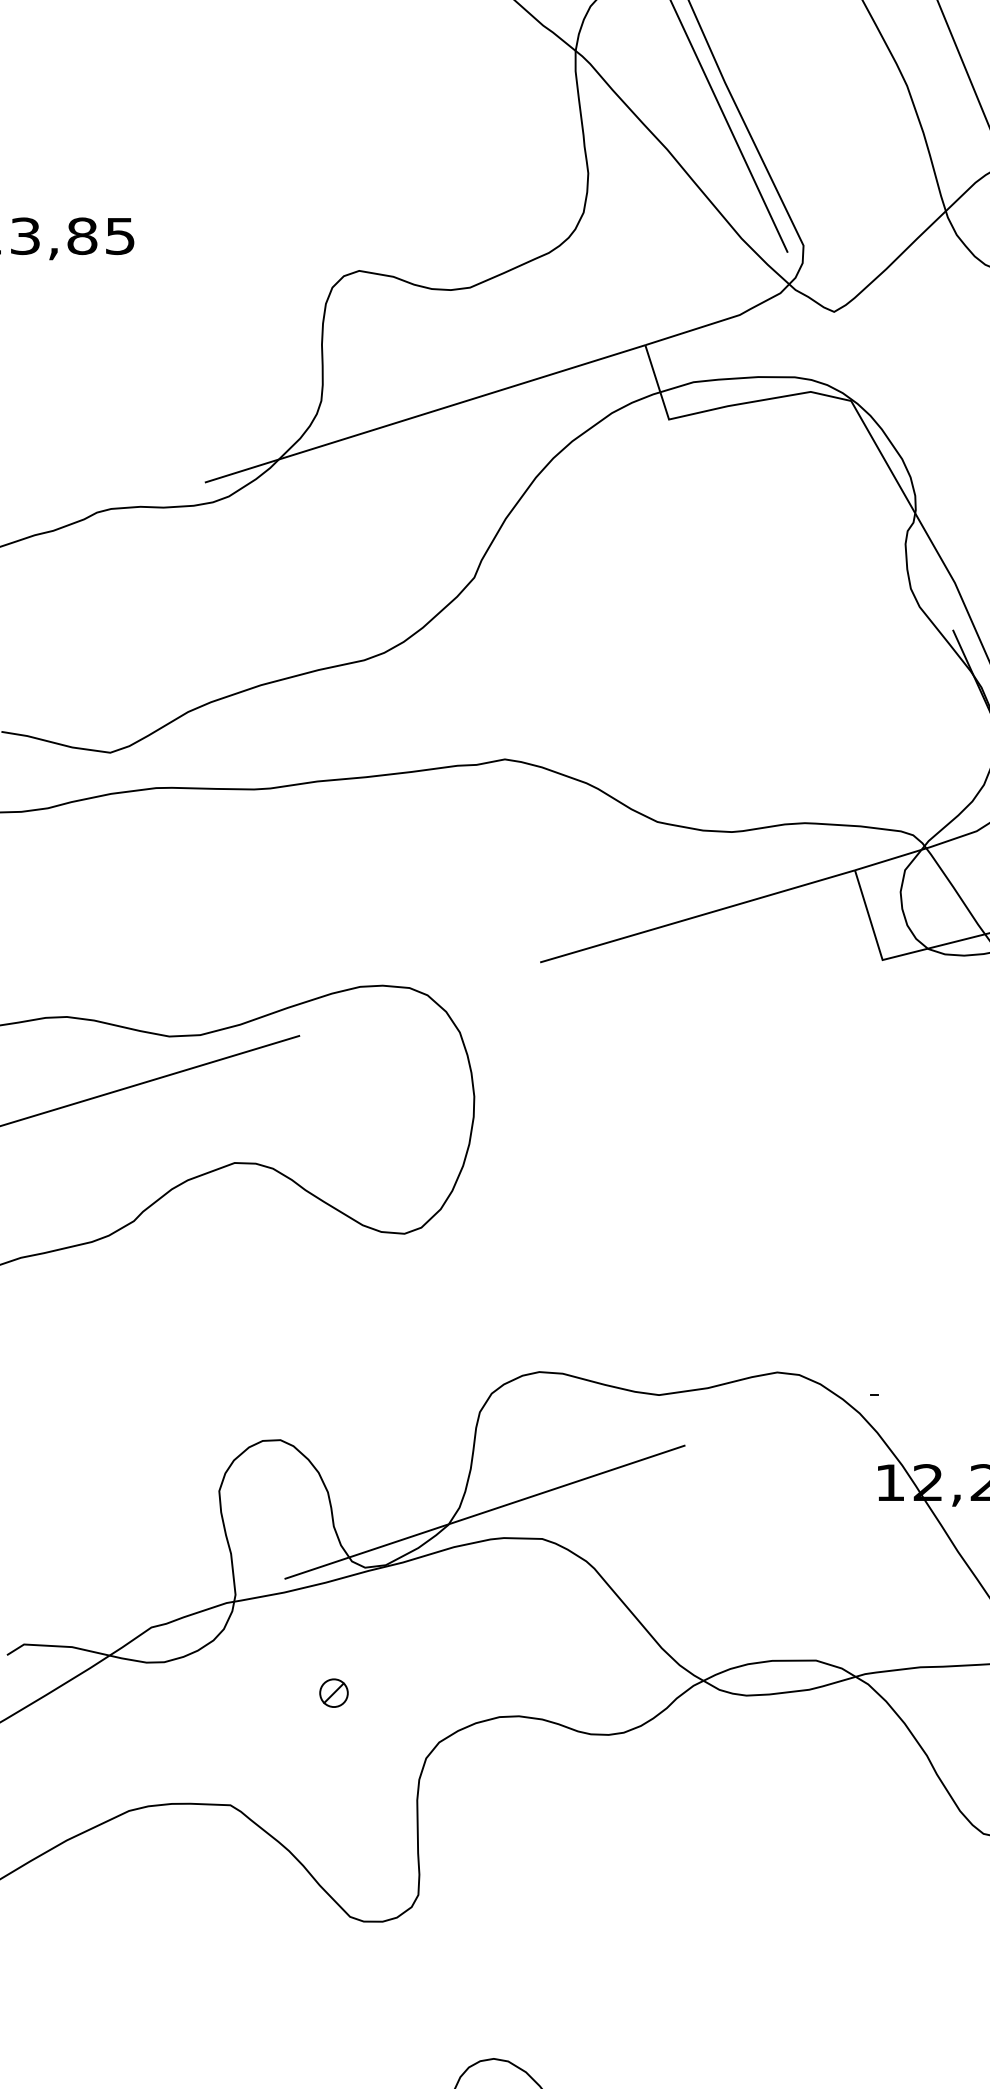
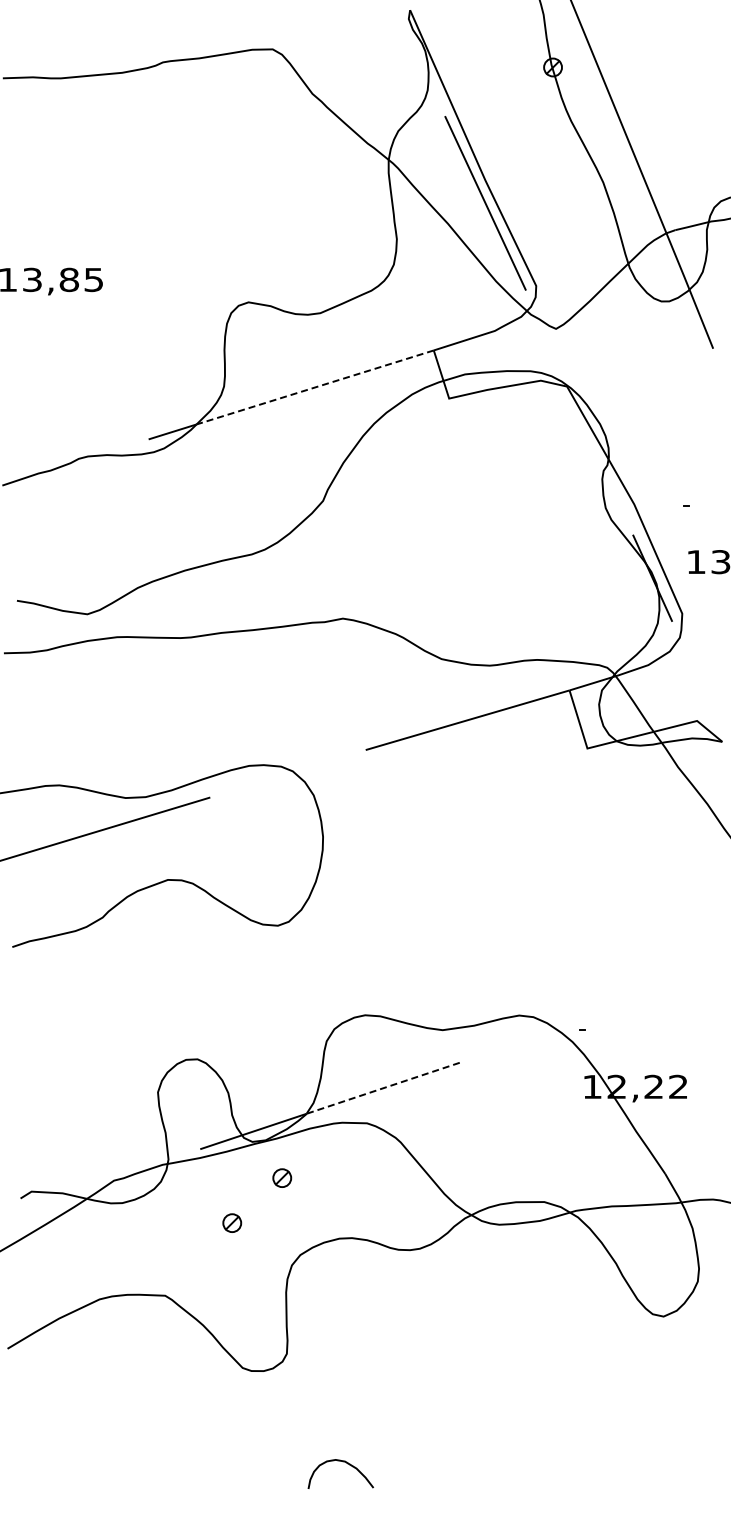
line: (461, 402) -> (314, 387), solid -> dashed
line: (567, 1485) -> (383, 1088), solid -> dashed
part: (411, 1622) -> (282, 1177), added

